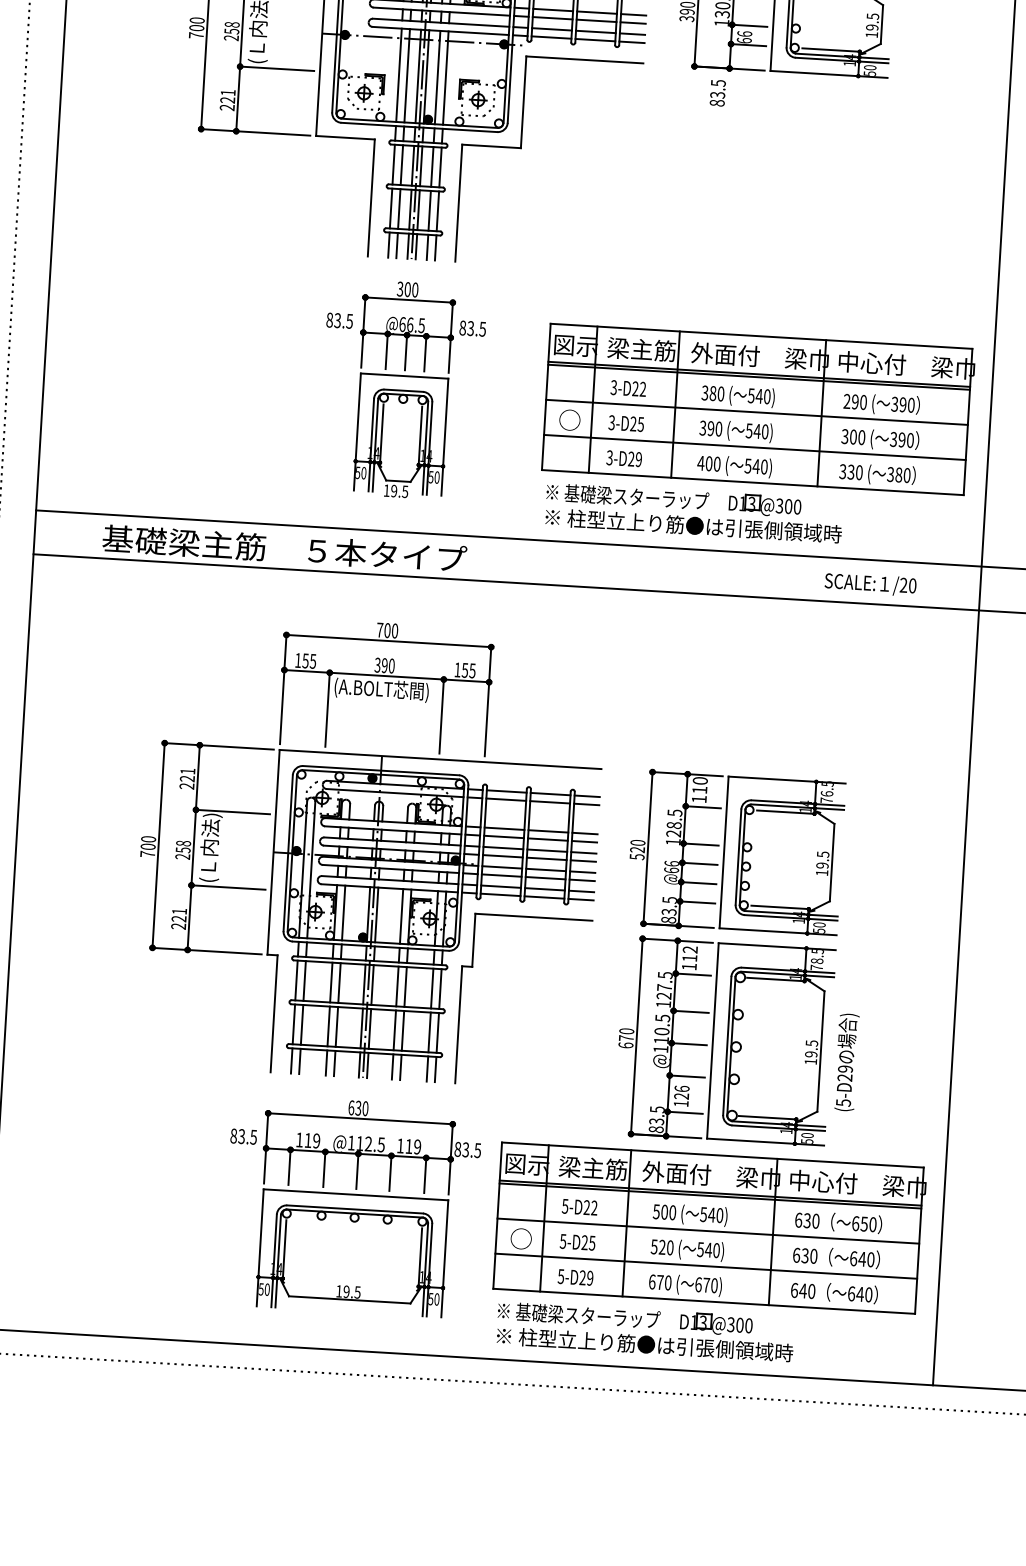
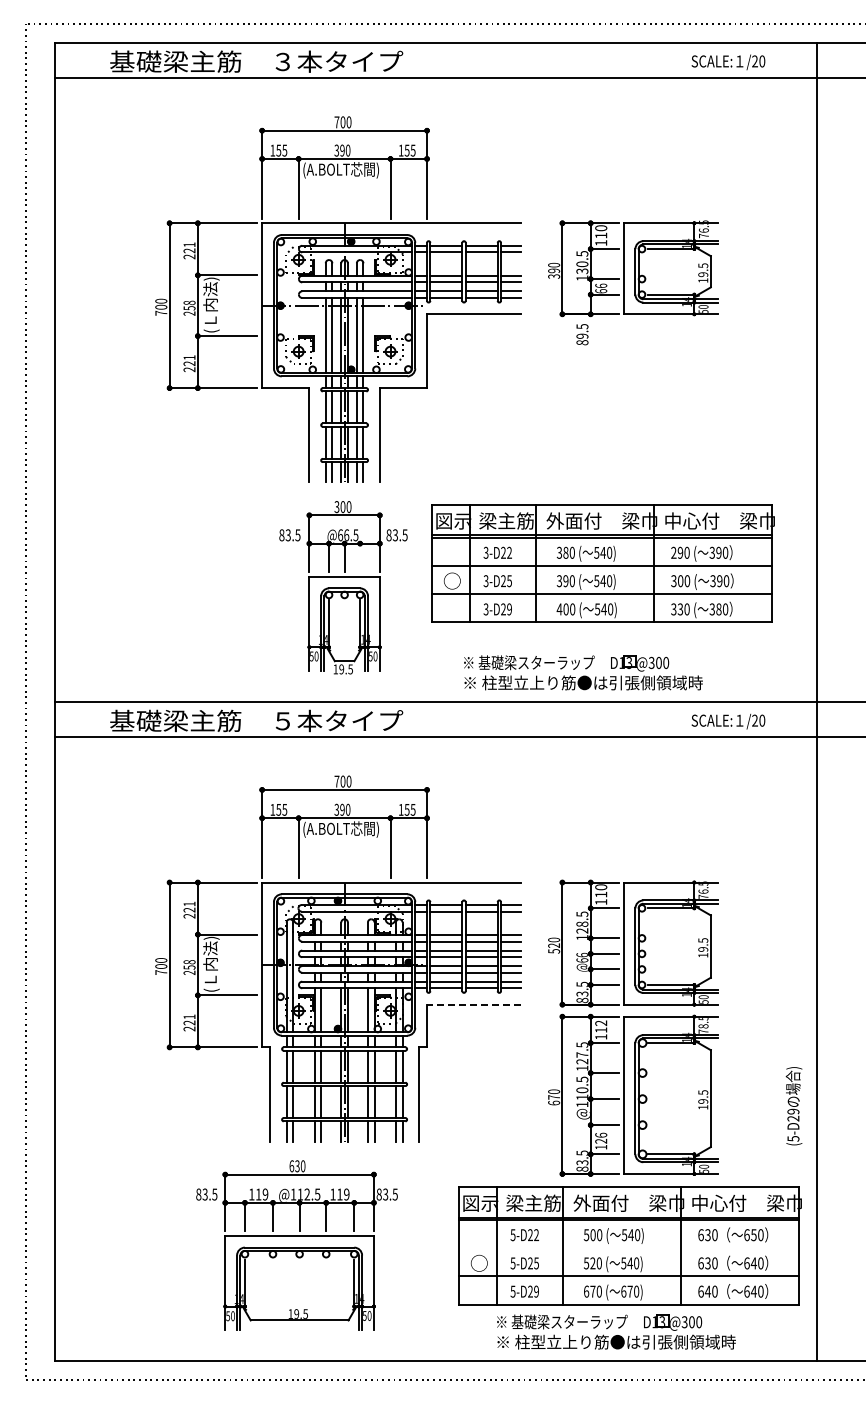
text: (717, 94) -> (582, 335), 83.5 -> 89.5
line: (425, 353) -> (360, 557), removed
part: (757, 409) -> (602, 563), moved
line: (533, 917) -> (473, 1004), solid -> dashed
text: (846, 1062) -> (793, 1106), moved
part: (351, 1206) -> (296, 1245), moved
line: (707, 1231) -> (628, 1248), removed
part: (645, 1331) -> (616, 1331), moved

